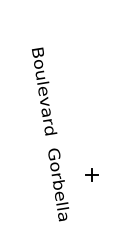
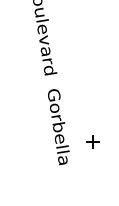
part: (91, 174) -> (93, 141), moved

